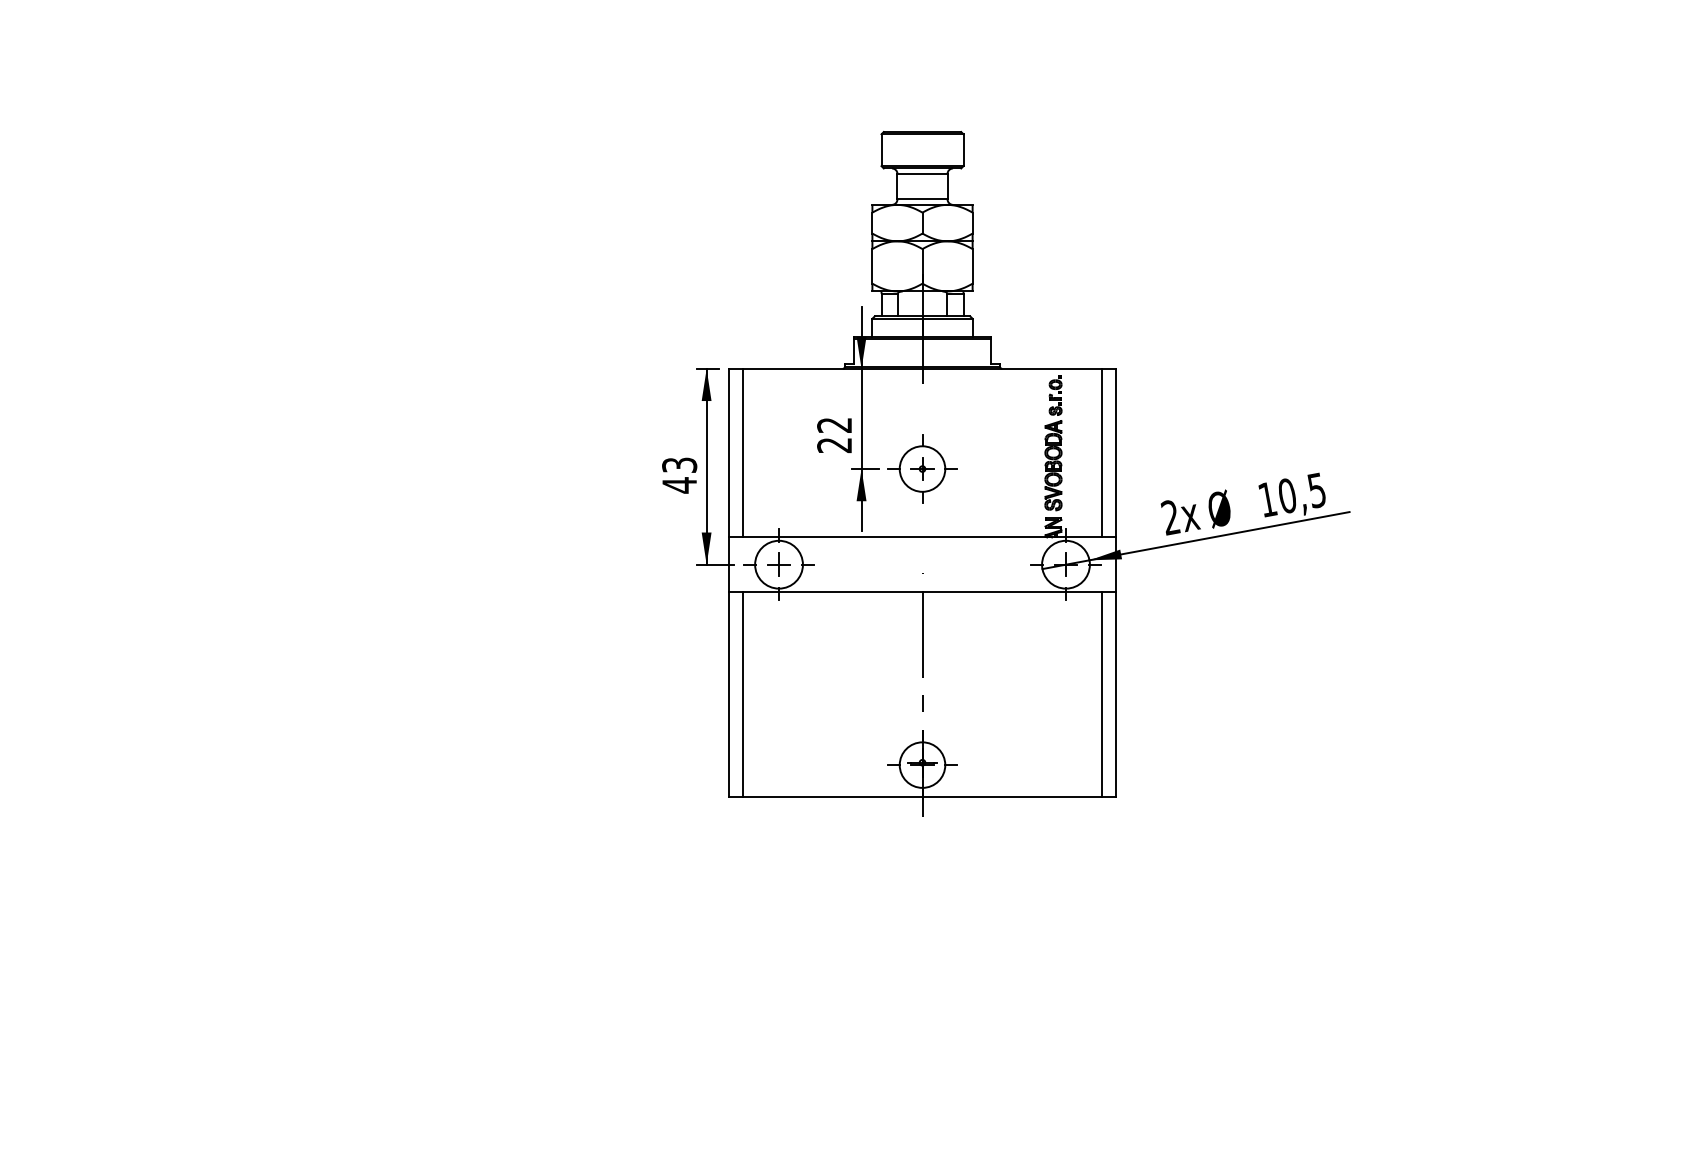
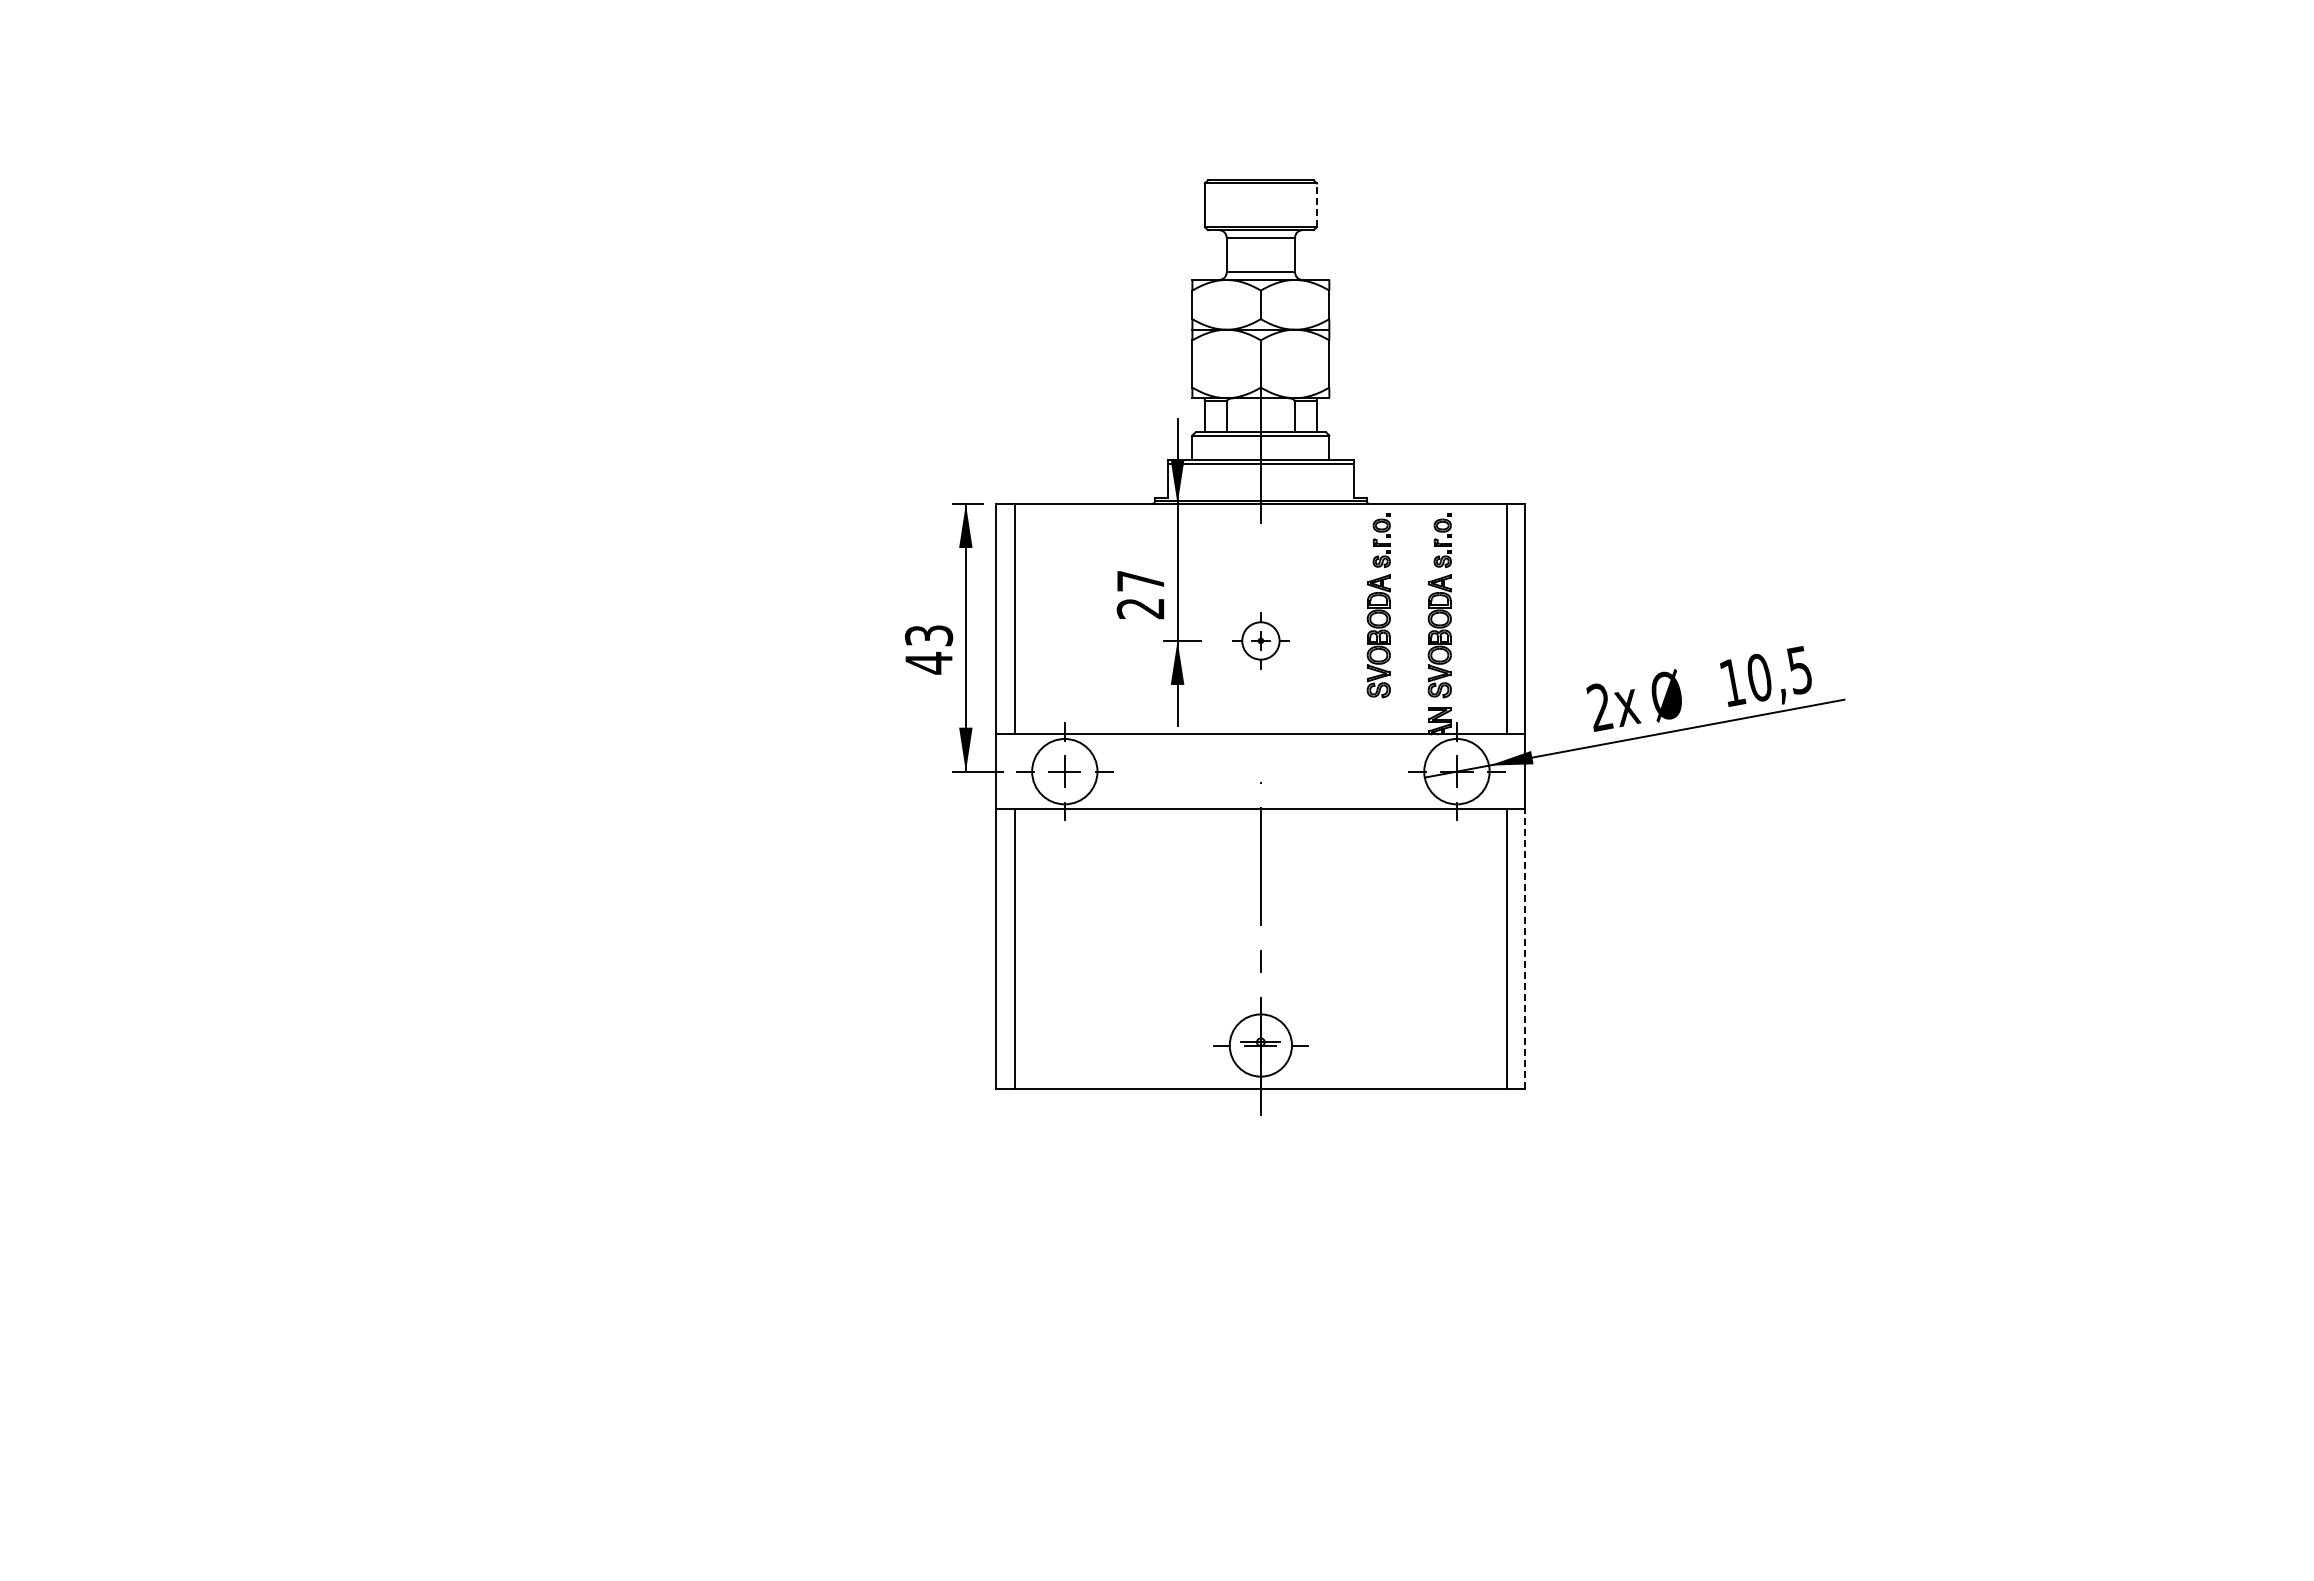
line: (963, 150) -> (1316, 205), solid -> dashed
text: (834, 425) -> (1140, 581), 22 -> 27
part: (1008, 443) -> (1378, 605), added
part: (922, 468) -> (1260, 640), size x0.6
line: (1116, 694) -> (1525, 948), solid -> dashed

